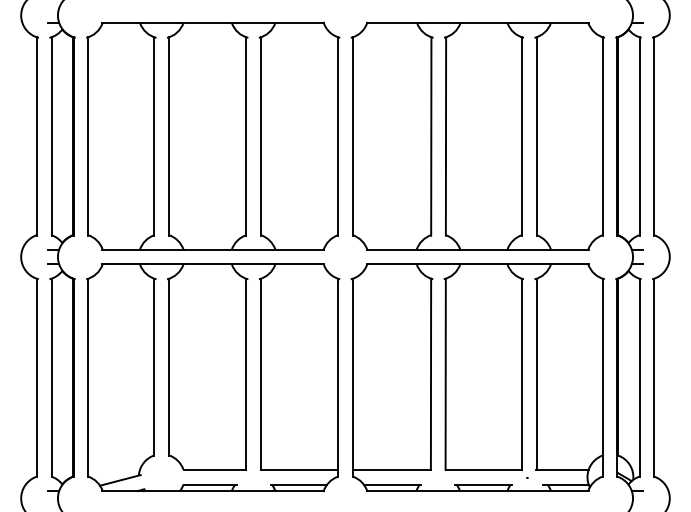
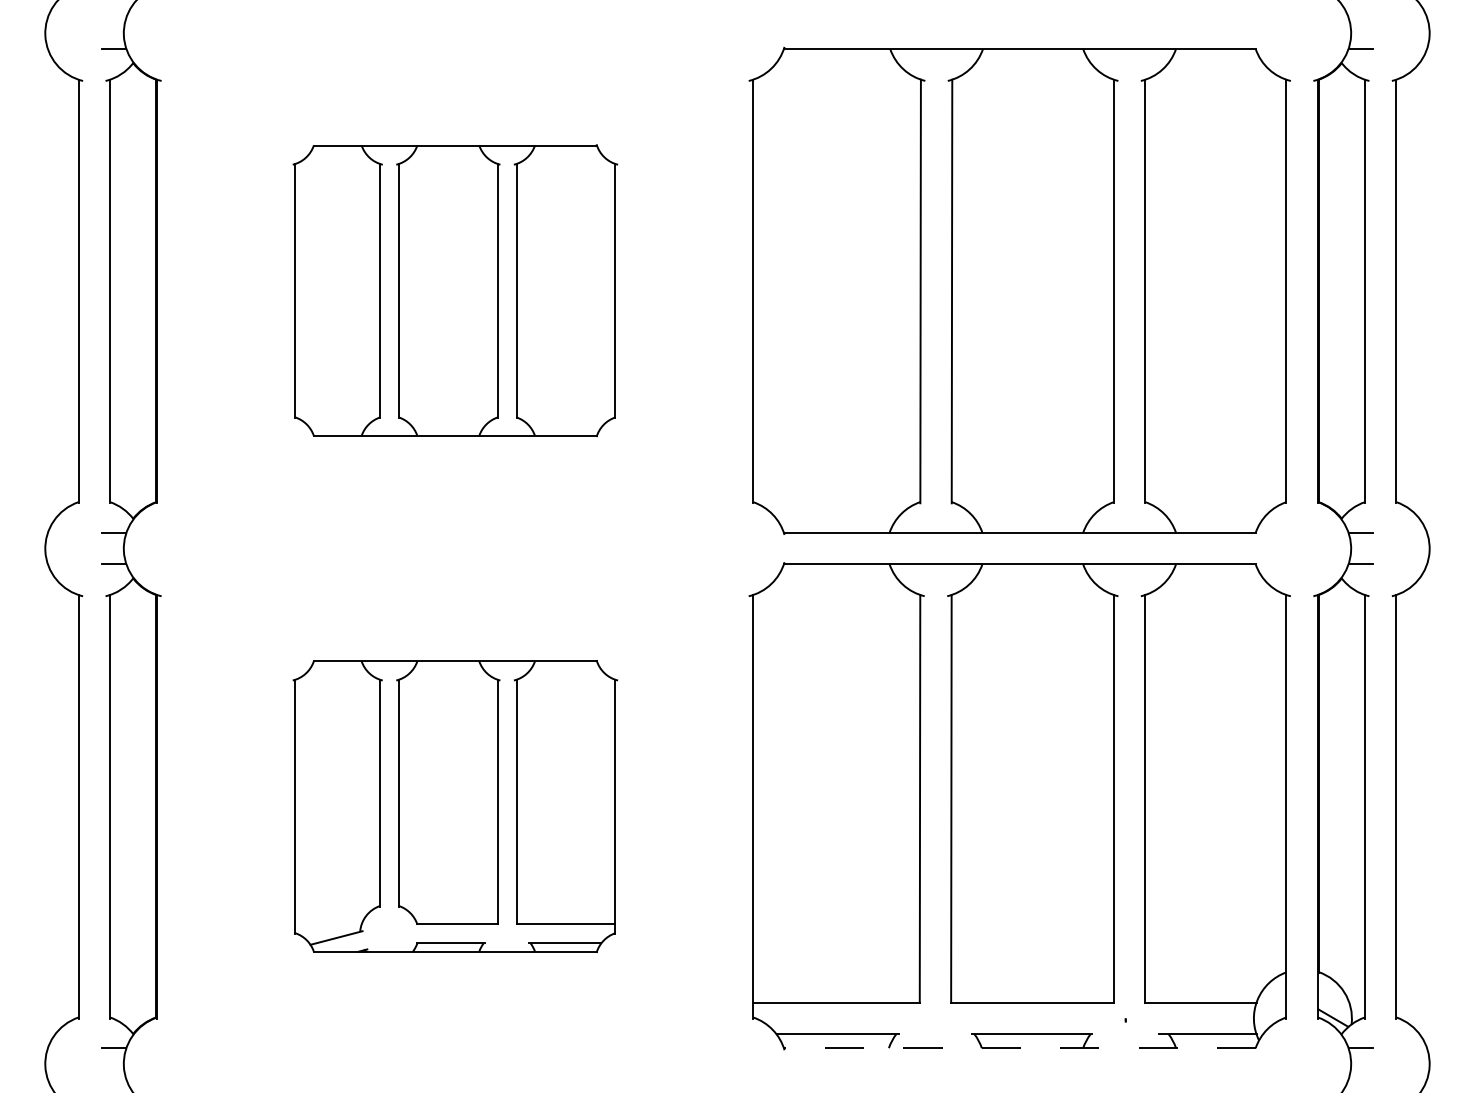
part: (213, 135) -> (455, 289), size x0.6
part: (213, 377) -> (455, 805), size x0.6
line: (477, 491) -> (1019, 1049), solid -> dashed

